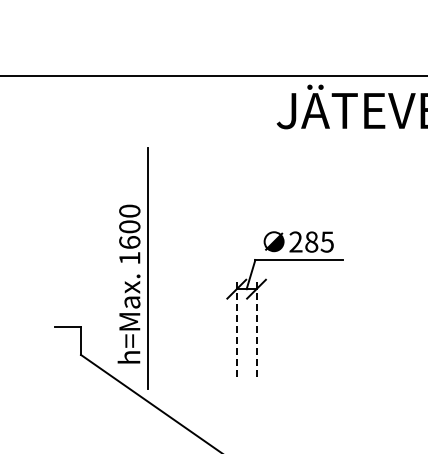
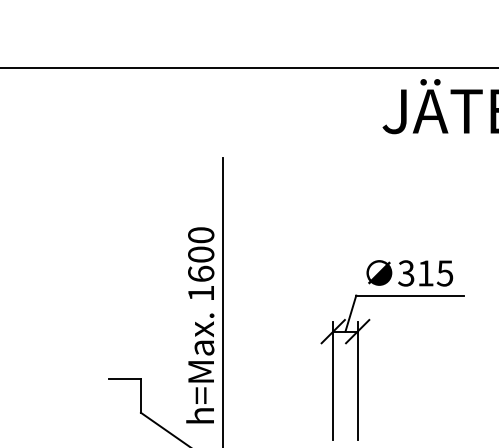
text: (303, 241) -> (415, 272), 285 -> 315
line: (236, 329) -> (332, 381), dashed -> solid
line: (256, 329) -> (357, 381), dashed -> solid

